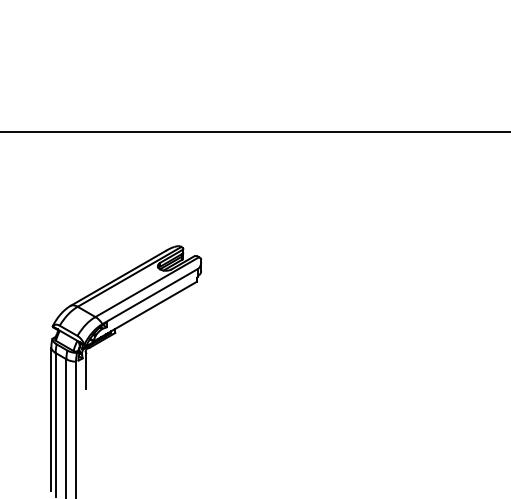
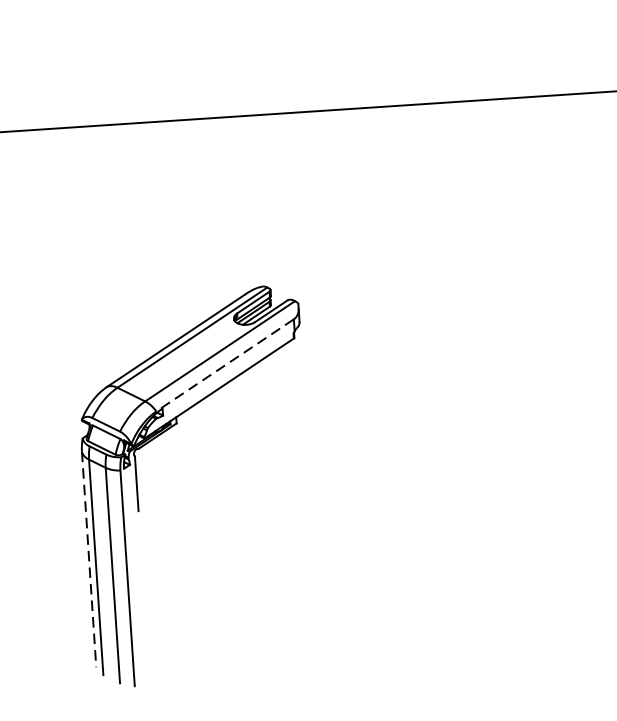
line: (150, 296) -> (225, 365), solid -> dashed
line: (51, 419) -> (89, 559), solid -> dashed

